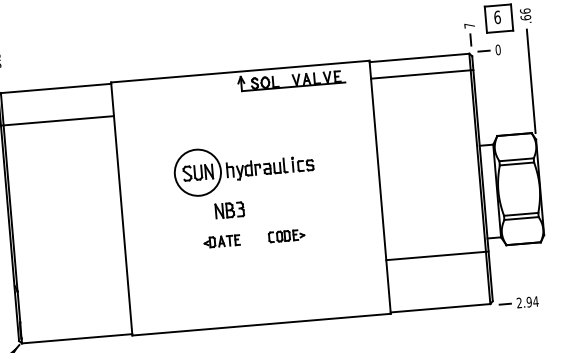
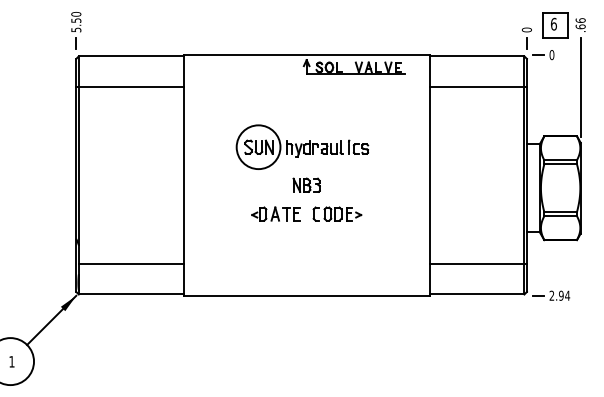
text: (469, 25) -> (526, 29), 7 -> 0
line: (421, 74) -> (477, 87), moved
part: (229, 209) -> (306, 184), moved
part: (286, 235) -> (337, 213), size x1.43
part: (221, 240) -> (275, 213), size x1.43
line: (436, 255) -> (477, 263), moved
line: (73, 306) -> (130, 263), added

